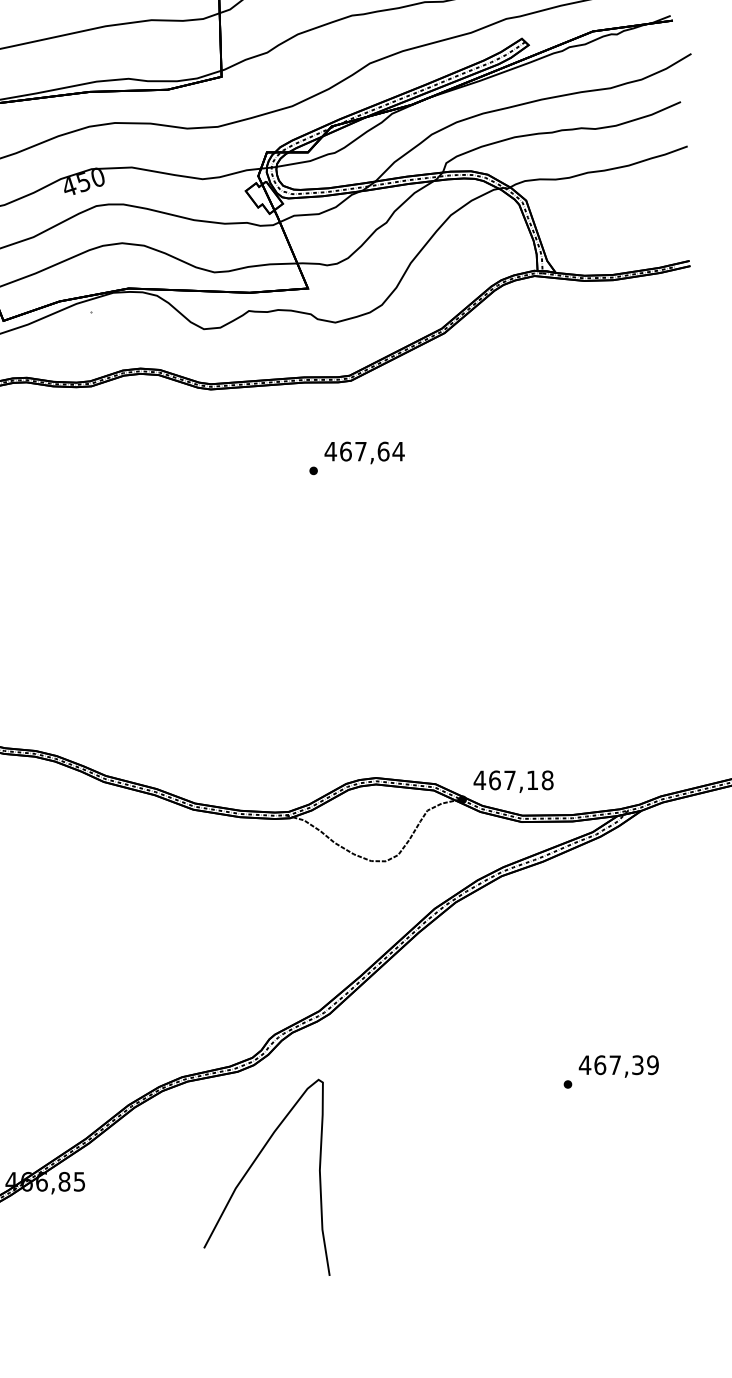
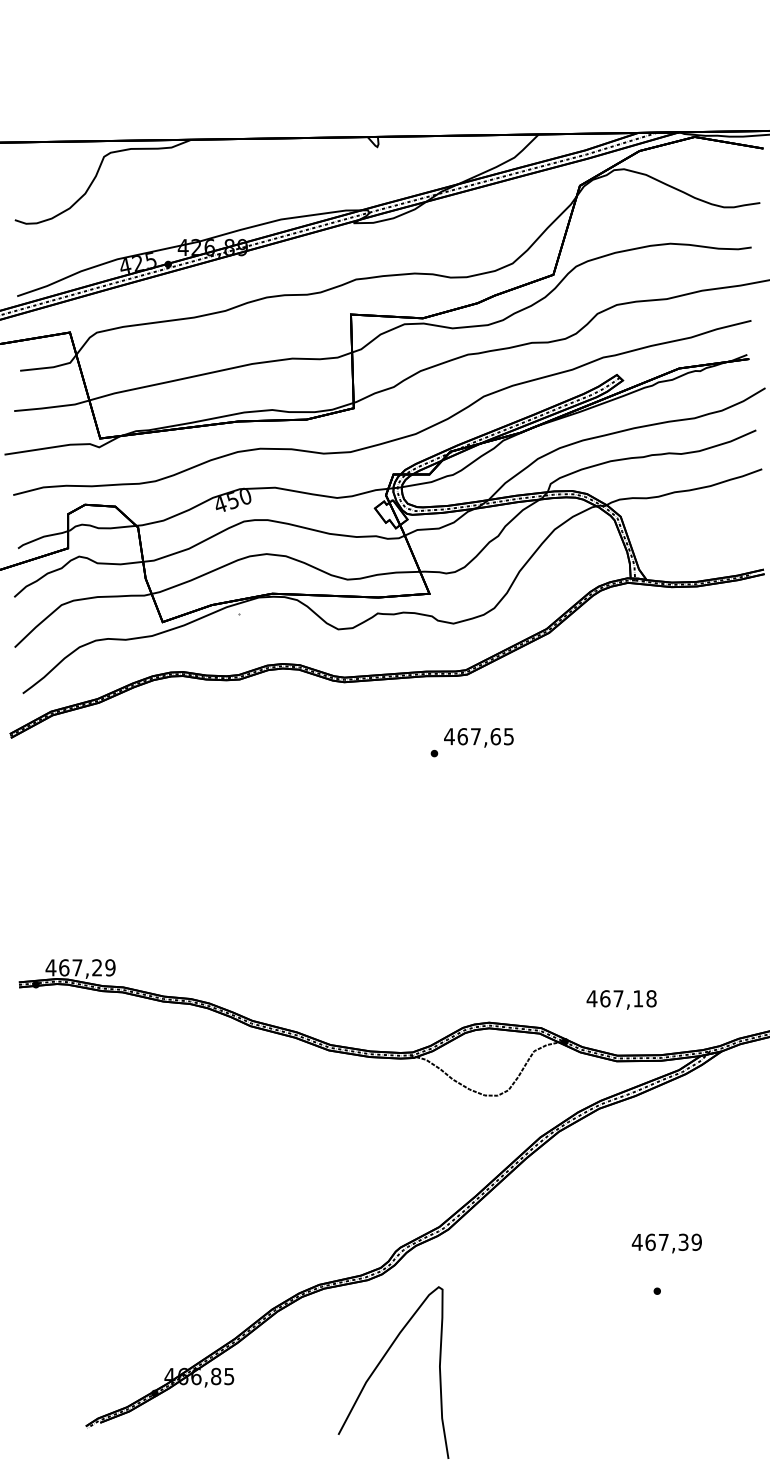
text: (398, 451) -> (508, 736), 467,64 -> 467,65
text: (513, 781) -> (621, 999), moved
text: (618, 1066) -> (666, 1243), moved

